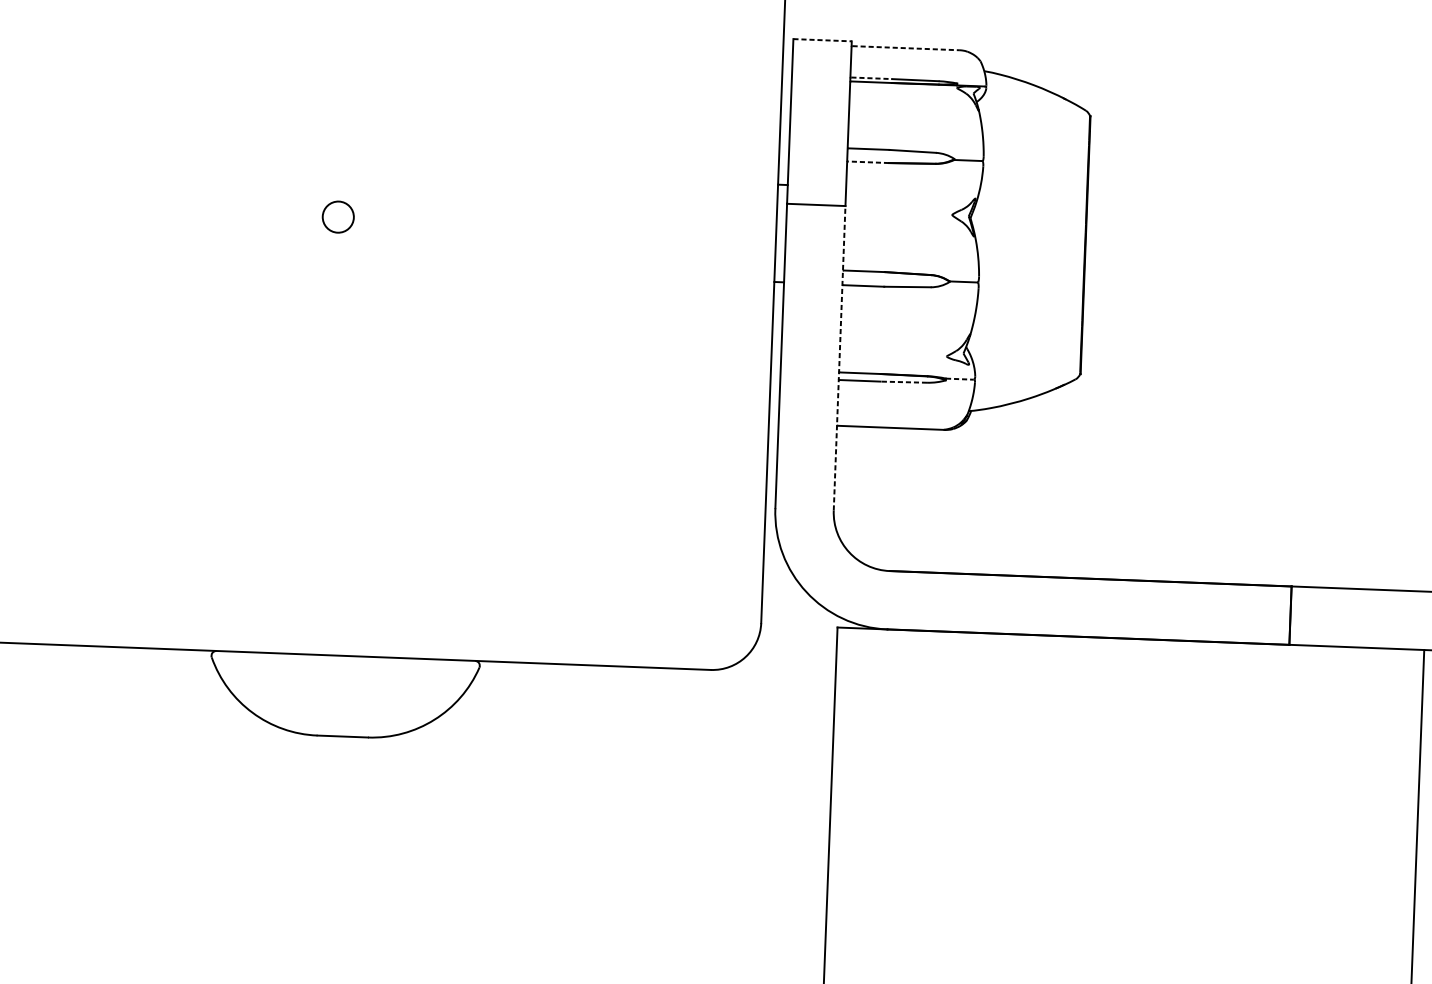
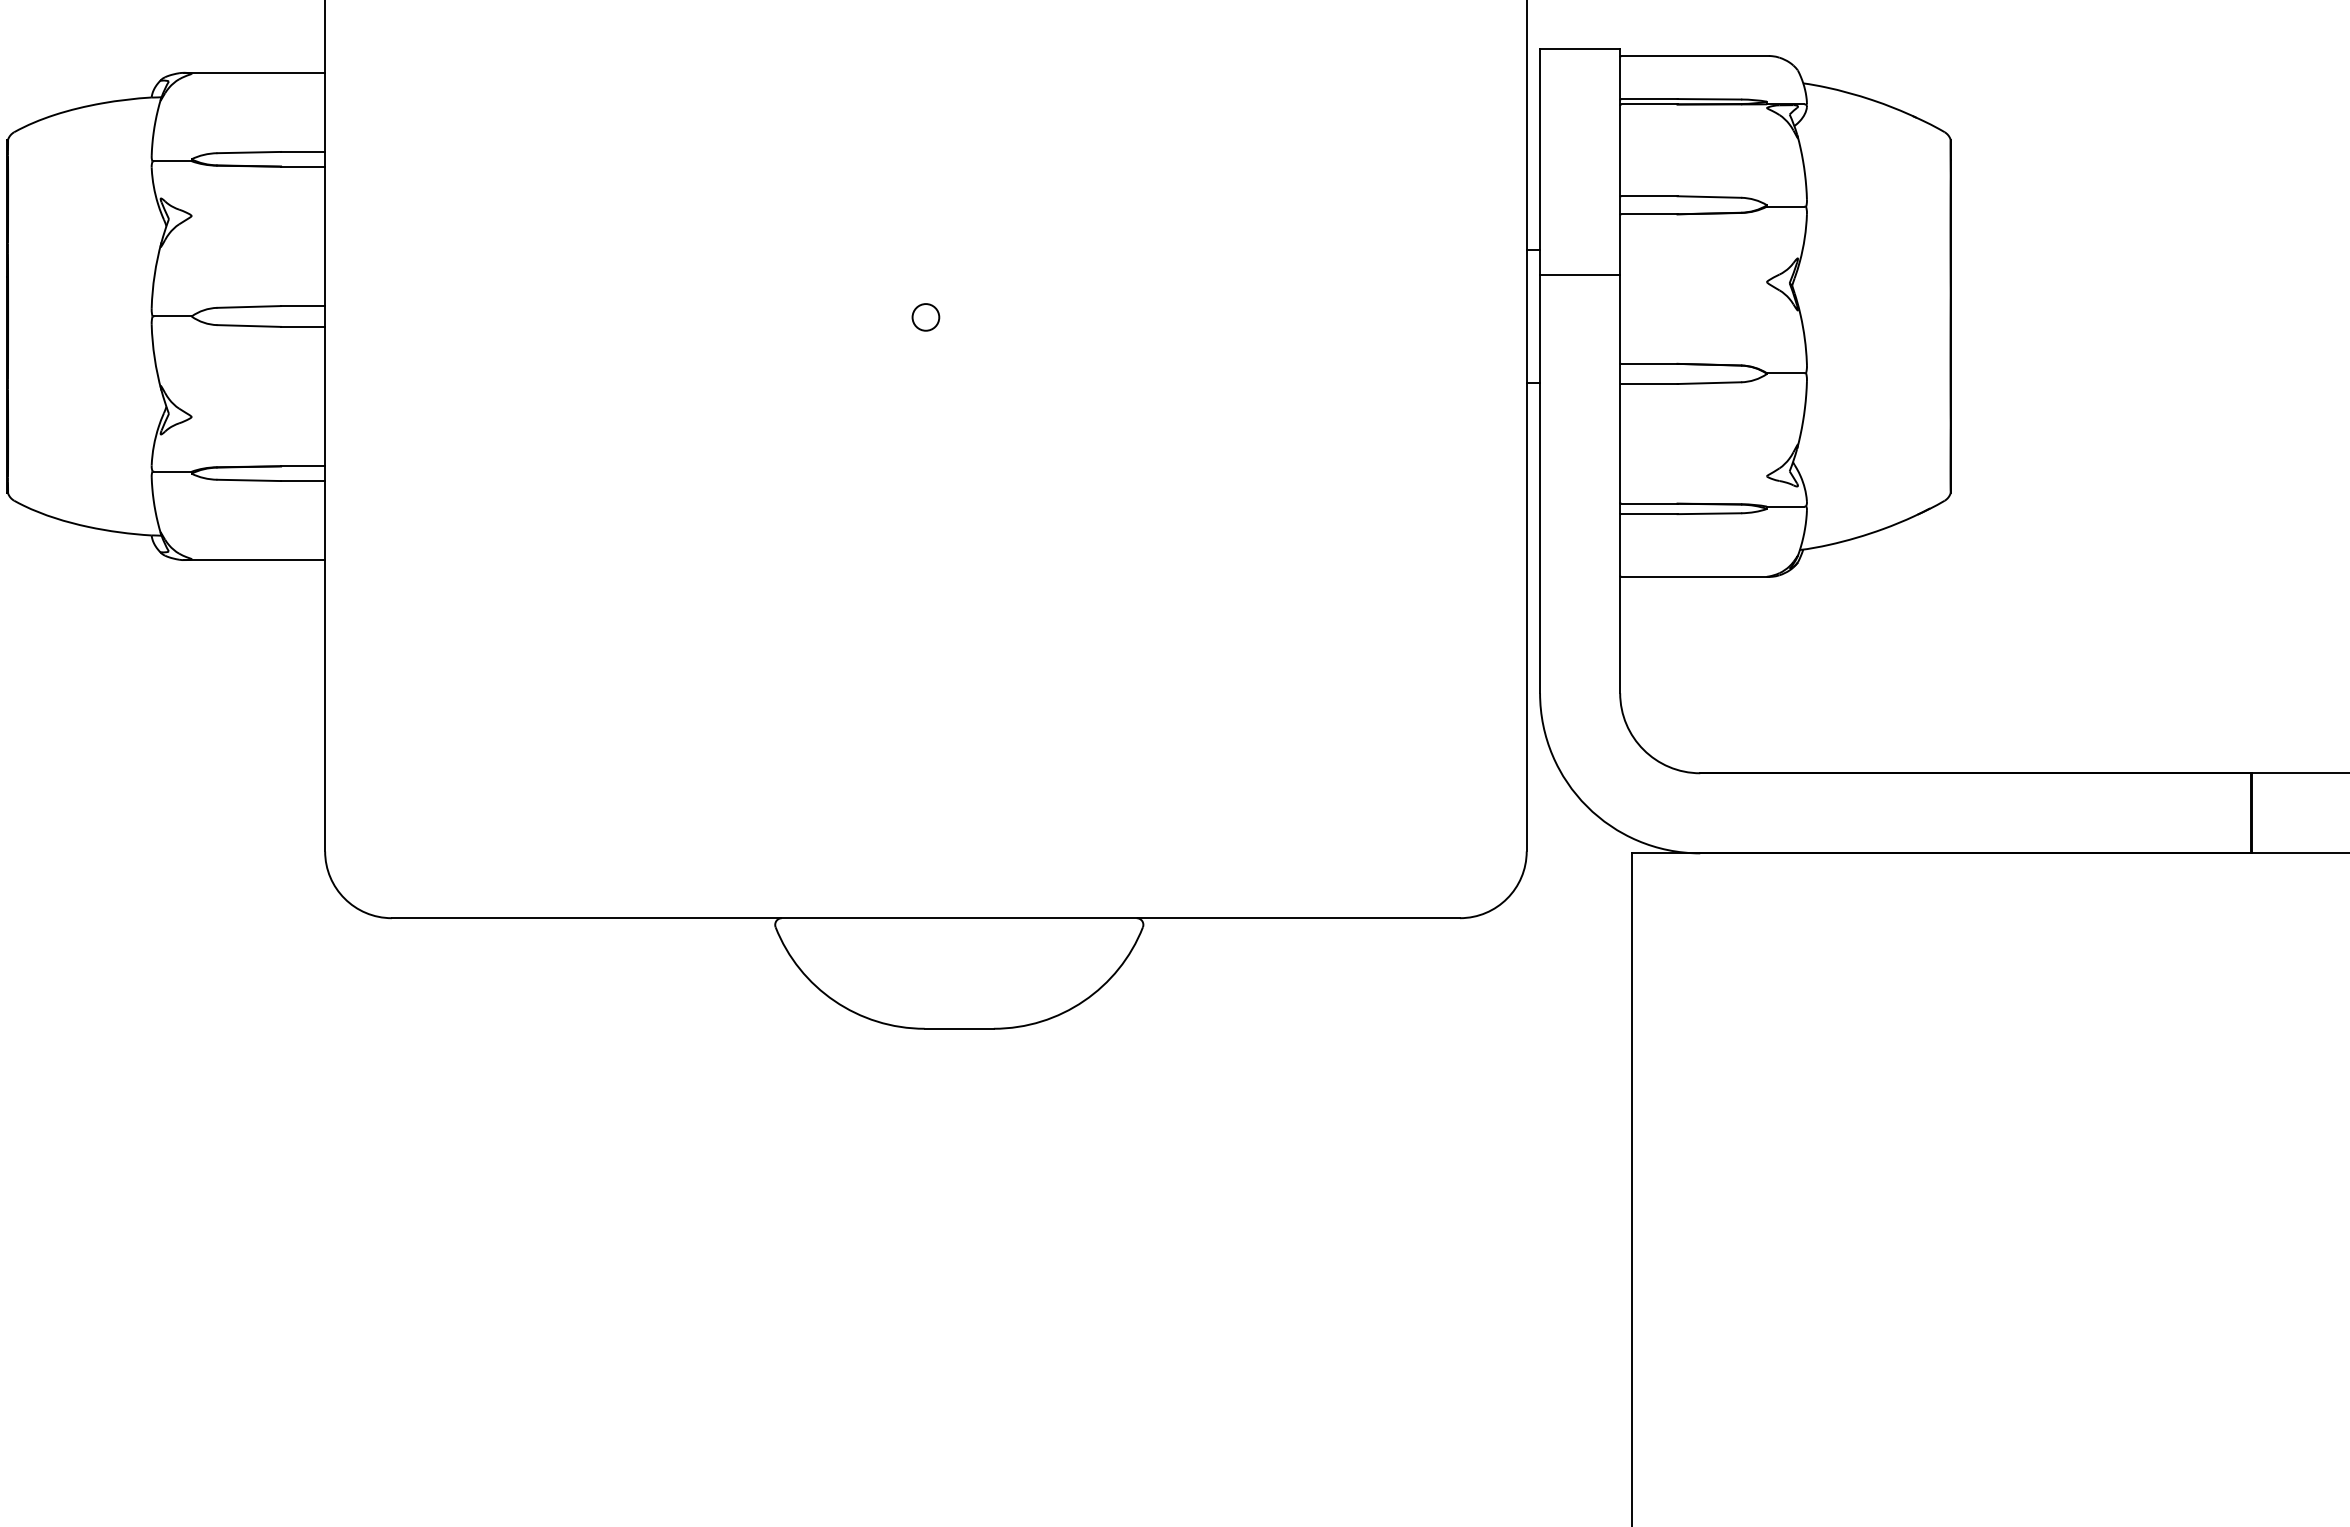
line: (822, 40) -> (1580, 49), dashed -> solid
line: (906, 48) -> (1695, 56), dashed -> solid
line: (872, 78) -> (1650, 99), dashed -> solid
line: (868, 162) -> (1649, 214), dashed -> solid
circle: (338, 217) -> (925, 317), size x0.62
line: (839, 358) -> (1620, 484), dashed -> solid
line: (959, 379) -> (1785, 506), dashed -> solid
line: (903, 382) -> (1709, 513), dashed -> solid

